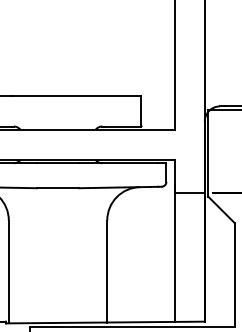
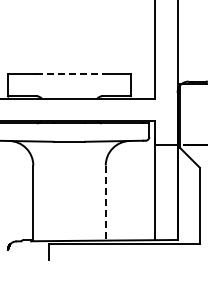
line: (57, 96) -> (69, 74), solid -> dashed
line: (106, 272) -> (105, 203), solid -> dashed

